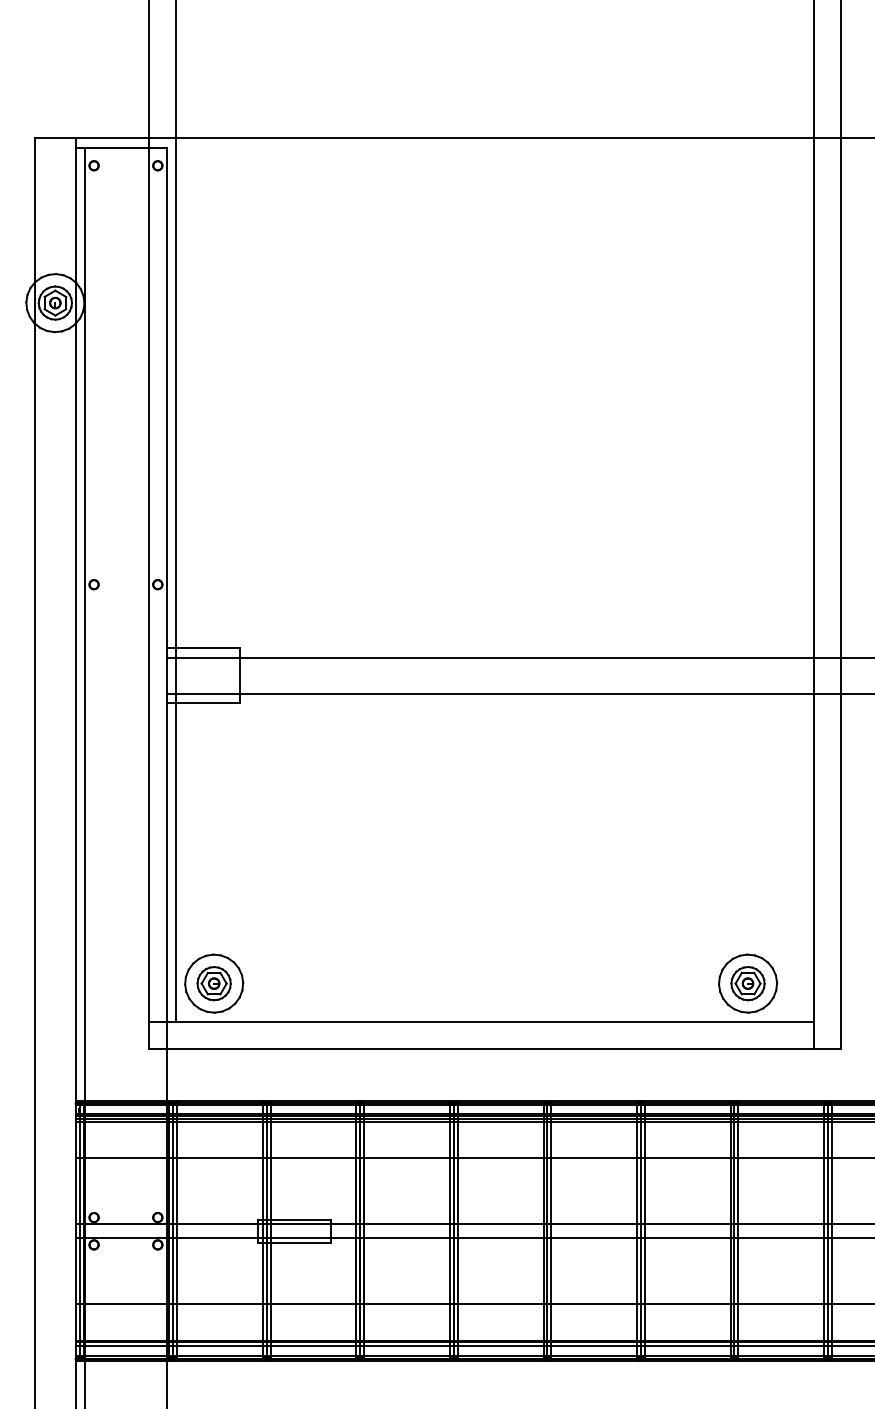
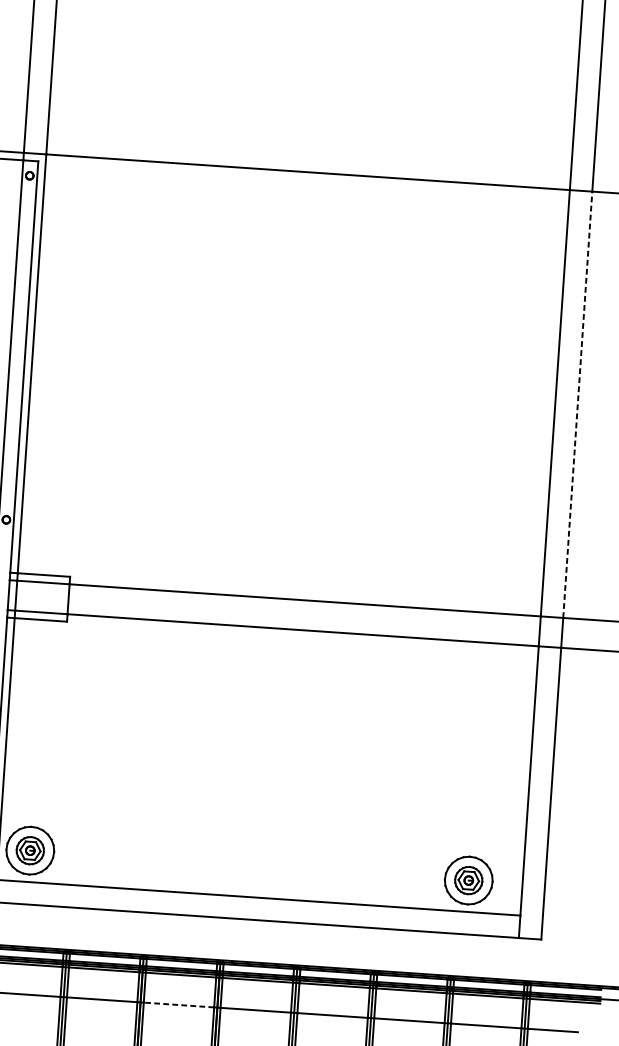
line: (840, 398) -> (577, 405), solid -> dashed
line: (407, 1158) -> (179, 1005), solid -> dashed

